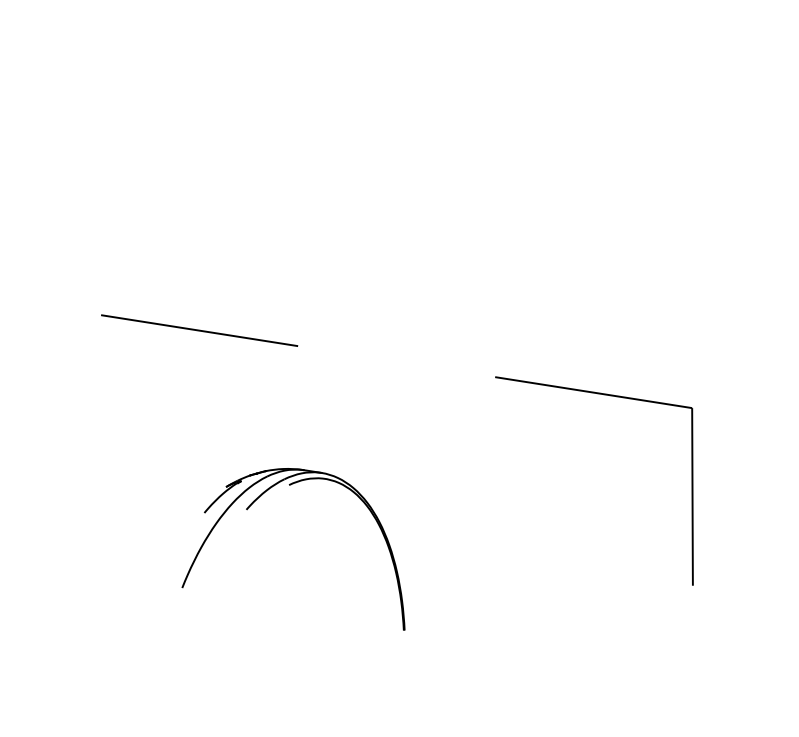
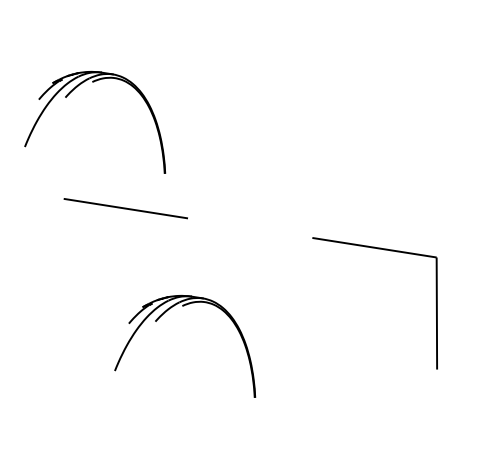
part: (108, 151) -> (68, 95), added

